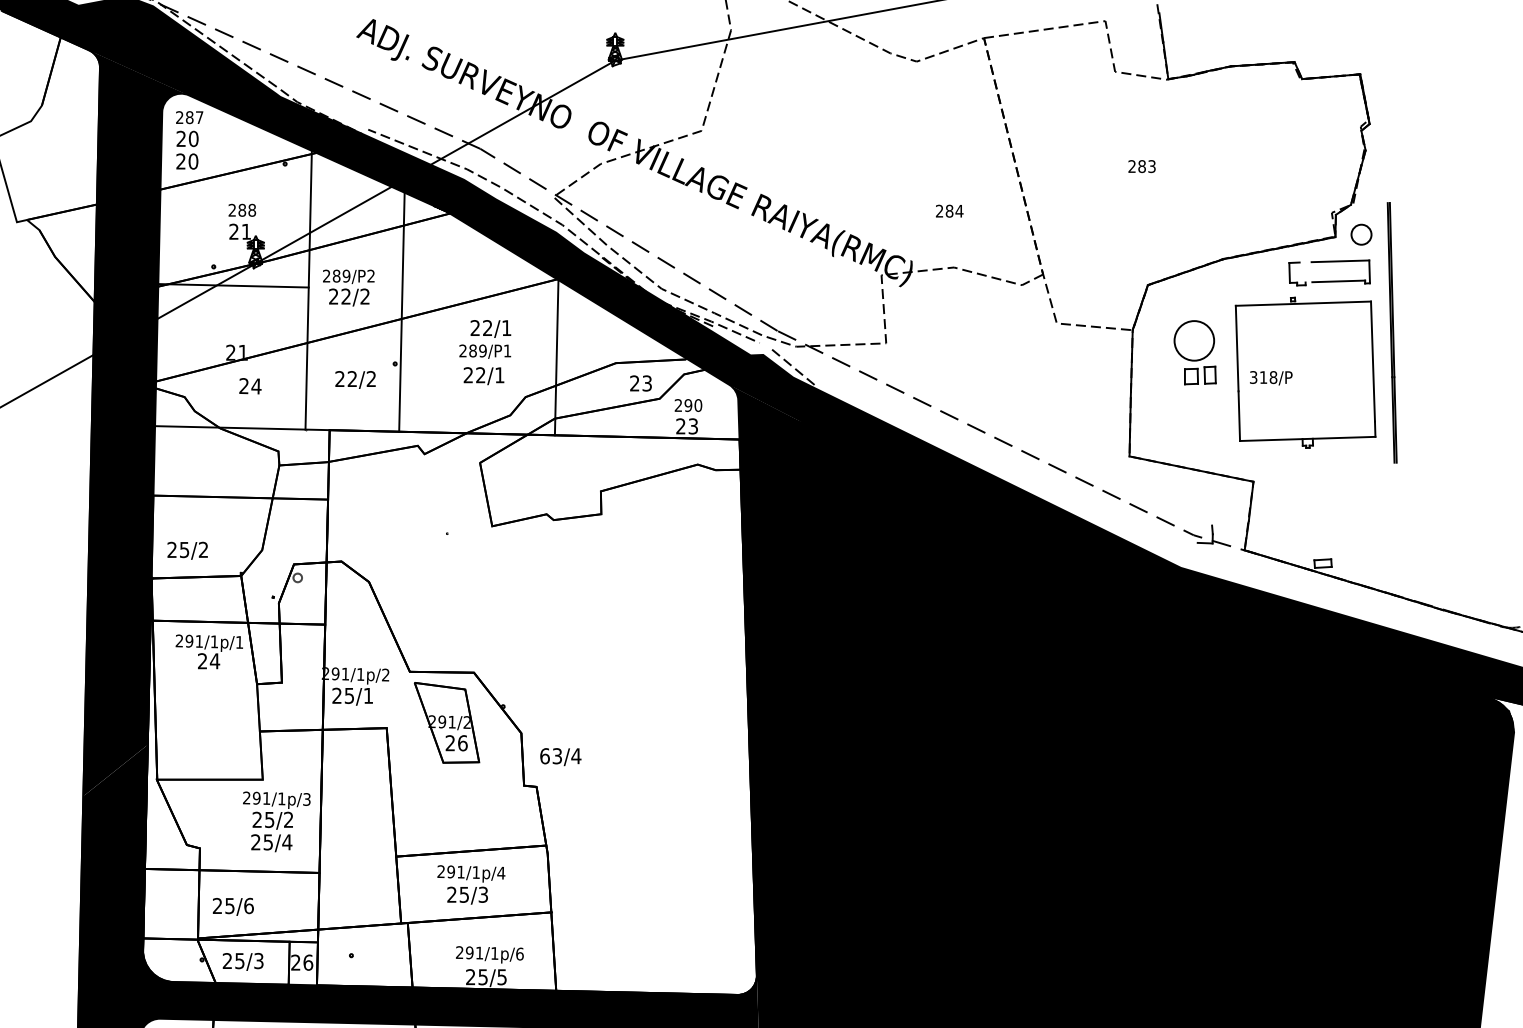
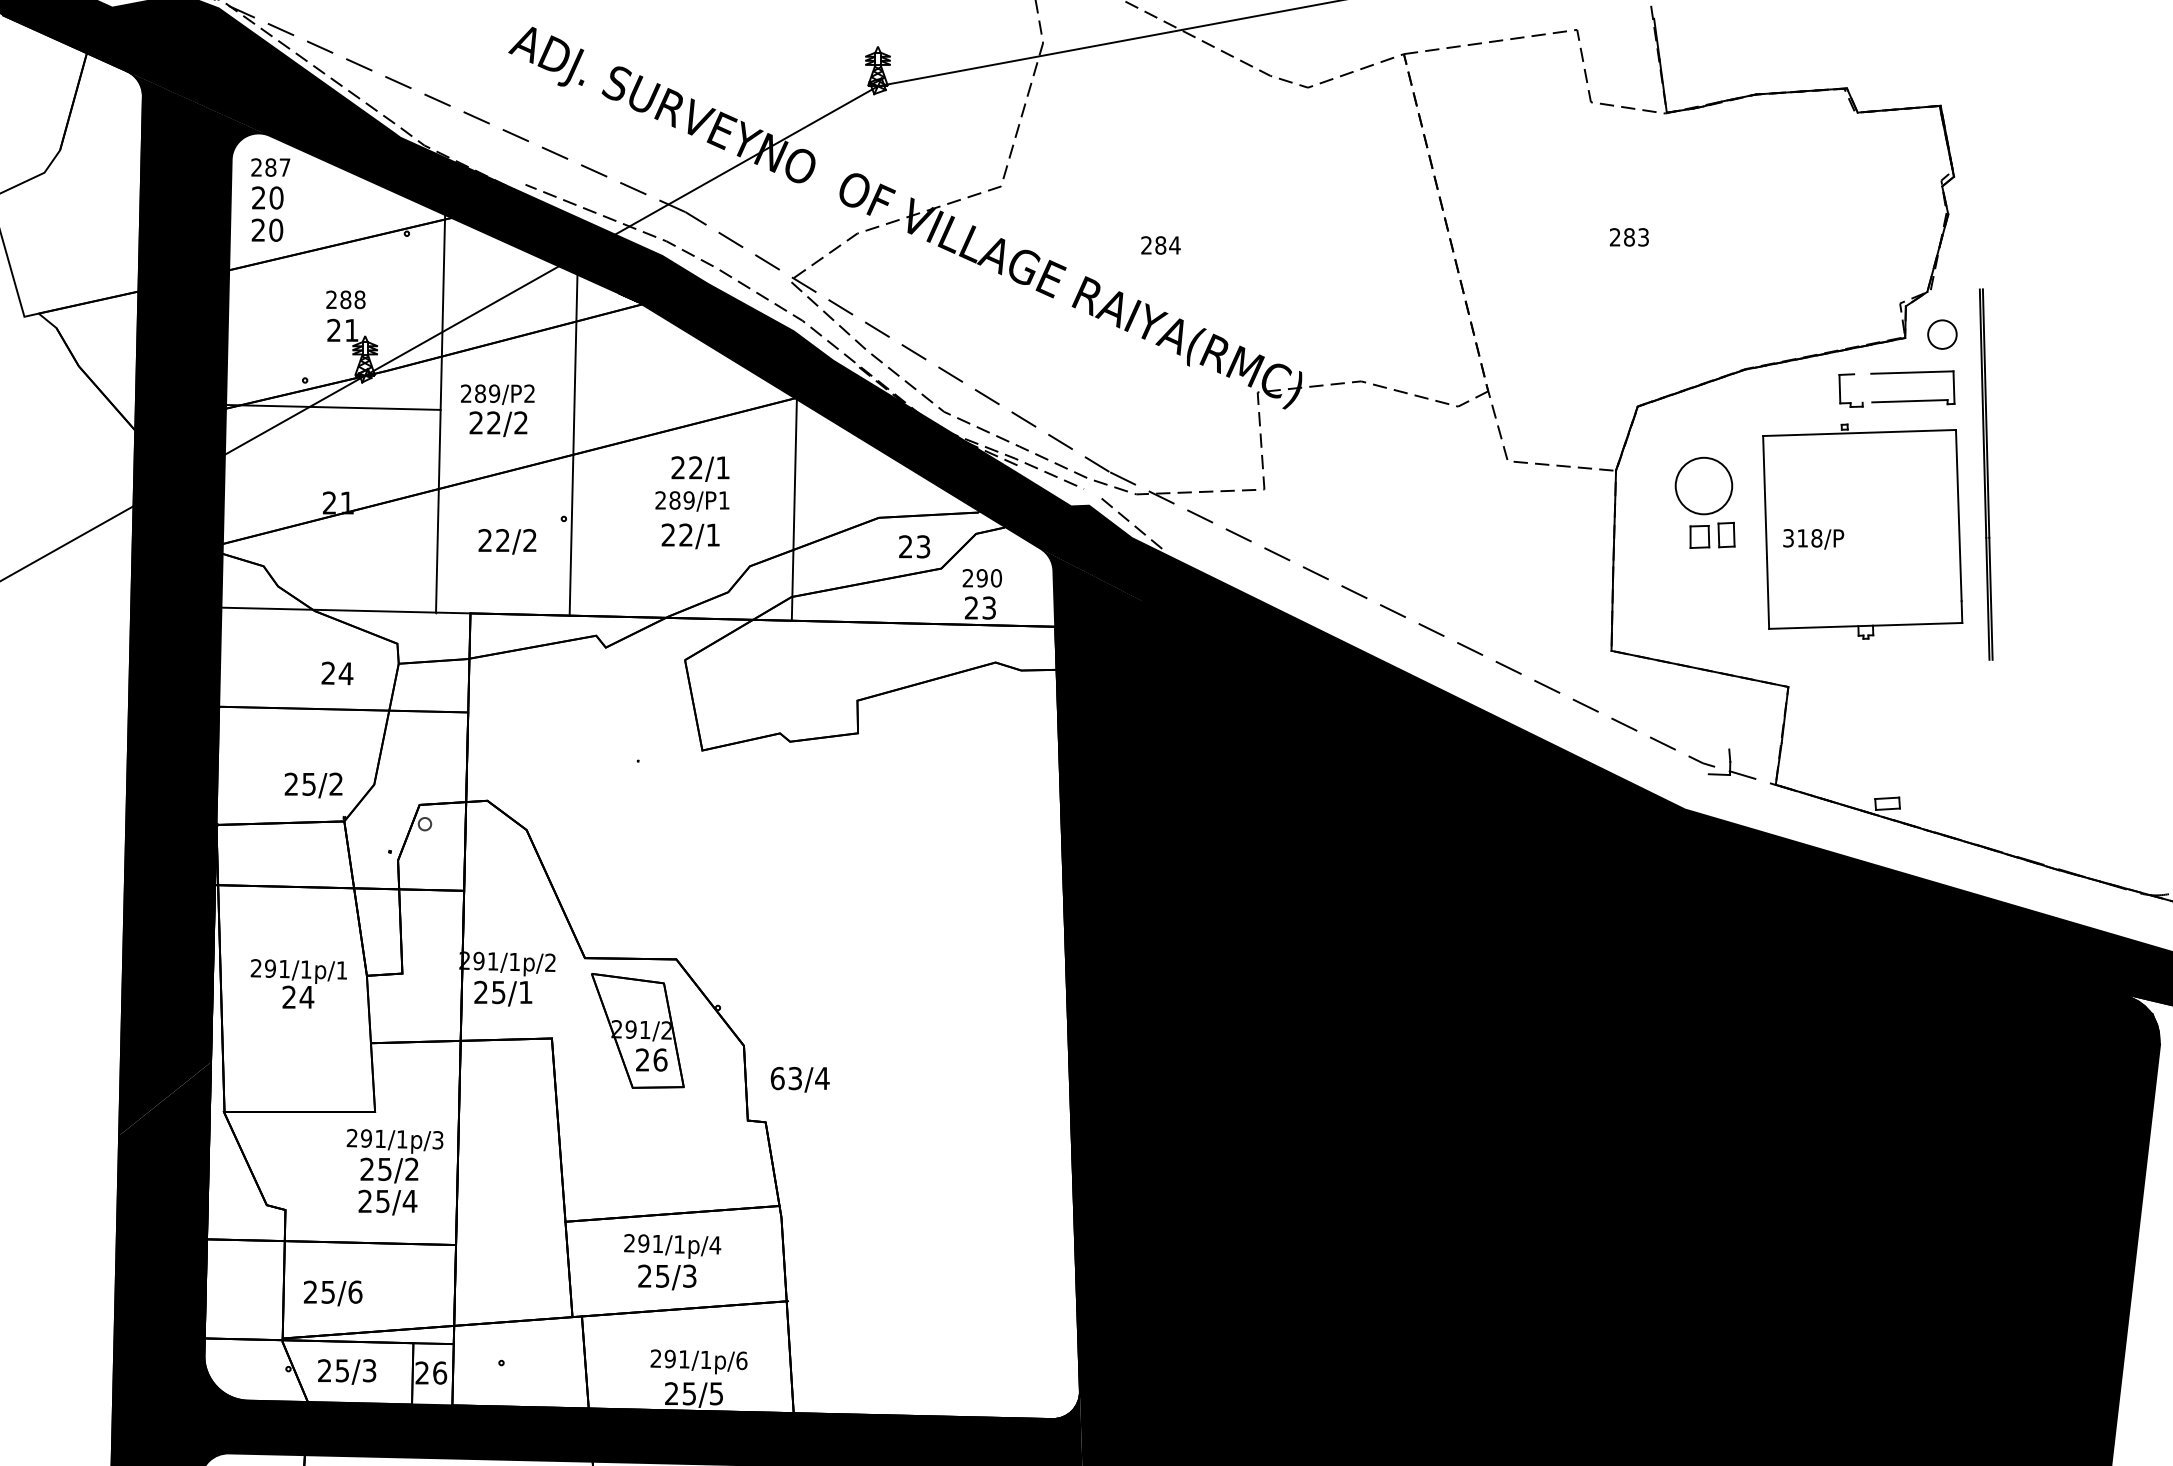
text: (949, 210) -> (1160, 244), moved
text: (250, 386) -> (337, 673), moved
text: (187, 550) -> (313, 785), moved
text: (208, 651) -> (297, 983), moved

